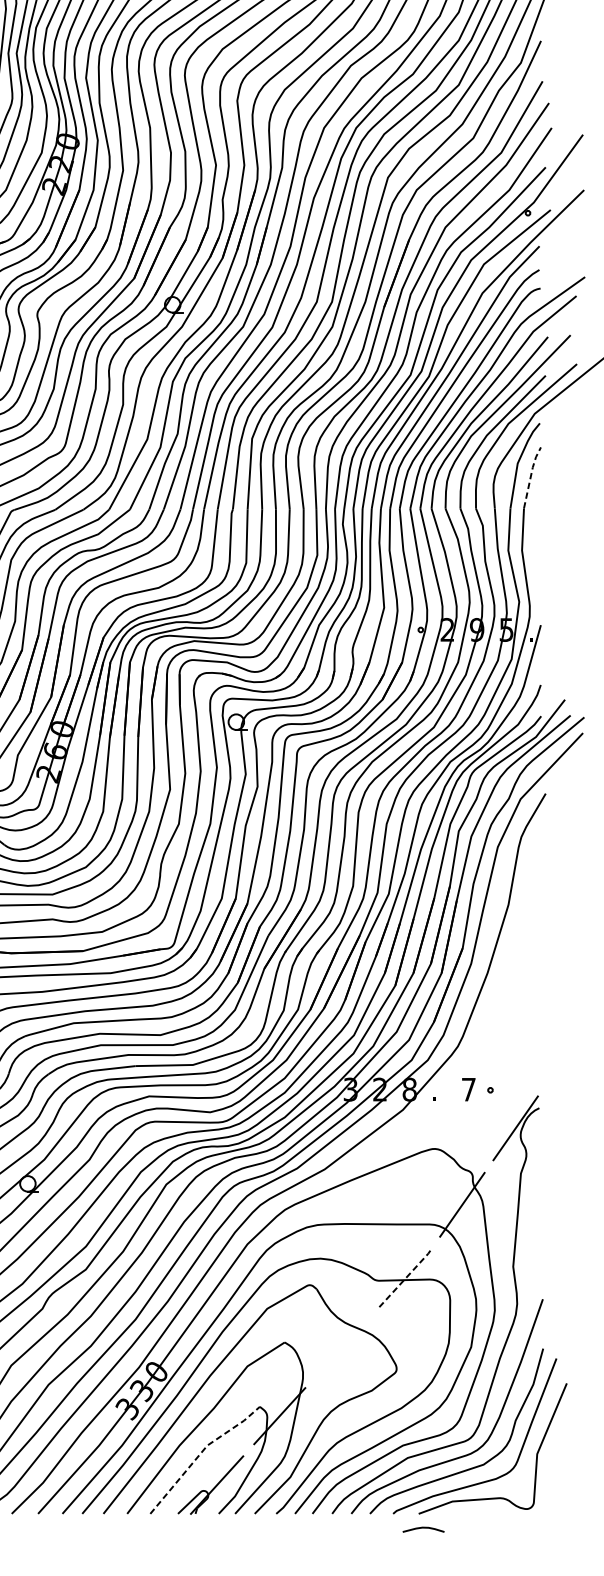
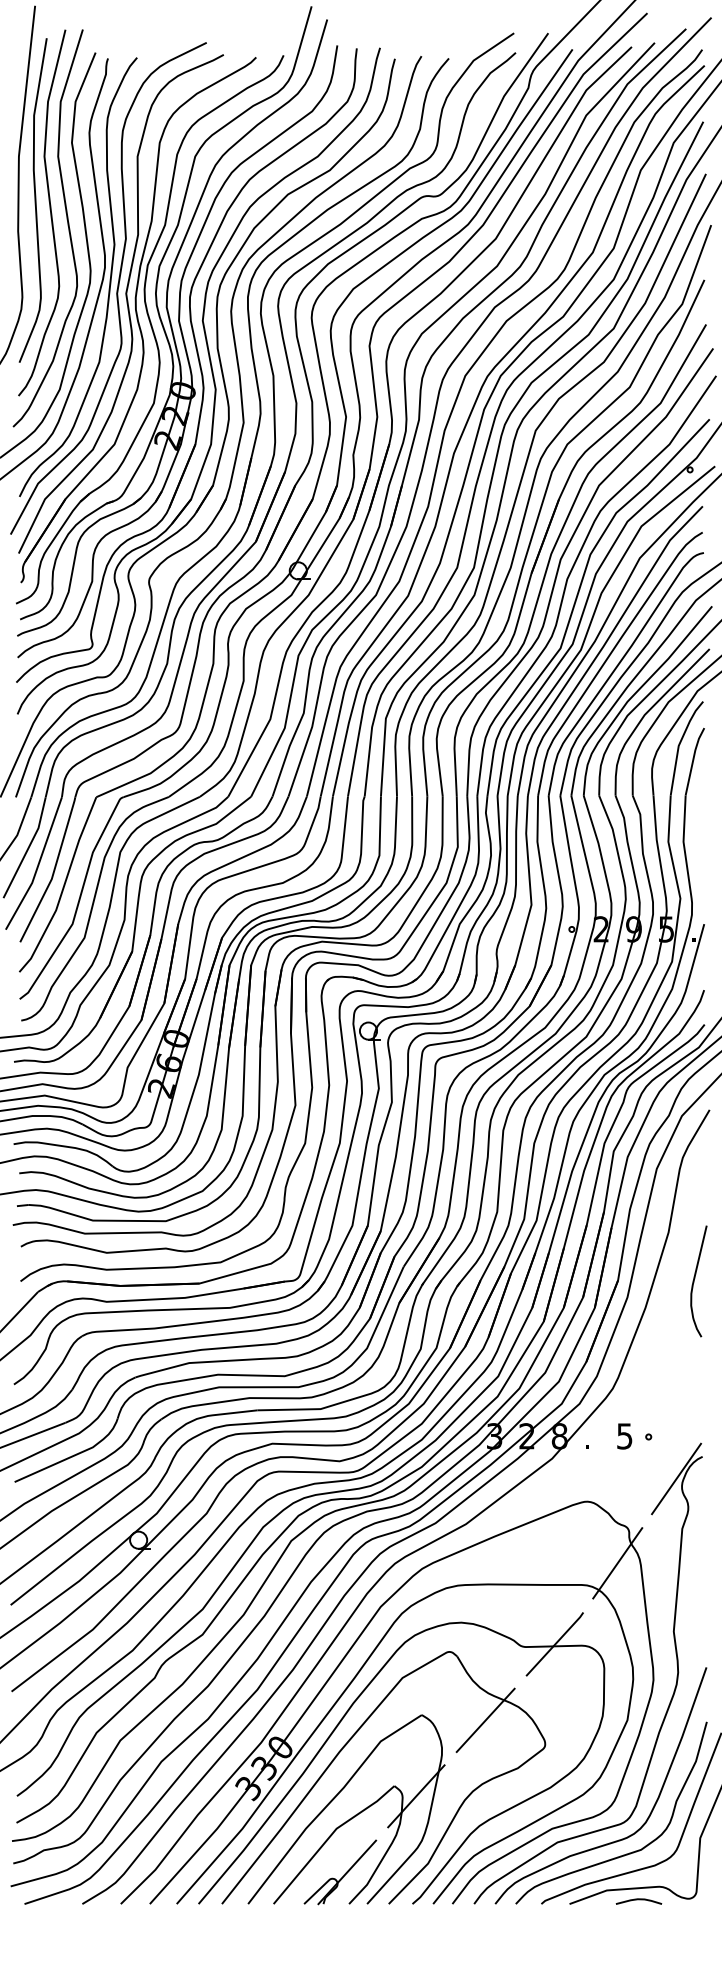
line: (531, 475) -> (693, 759), dashed -> solid
curve: (532, 949) -> (694, 1281), added
text: (468, 1089) -> (624, 1436), 7 -> 5
line: (405, 1277) -> (555, 1643), dashed -> solid
line: (342, 1346) -> (485, 1719), added
line: (200, 1453) -> (328, 1837), dashed -> solid
curve: (423, 1528) -> (638, 1900), moved

